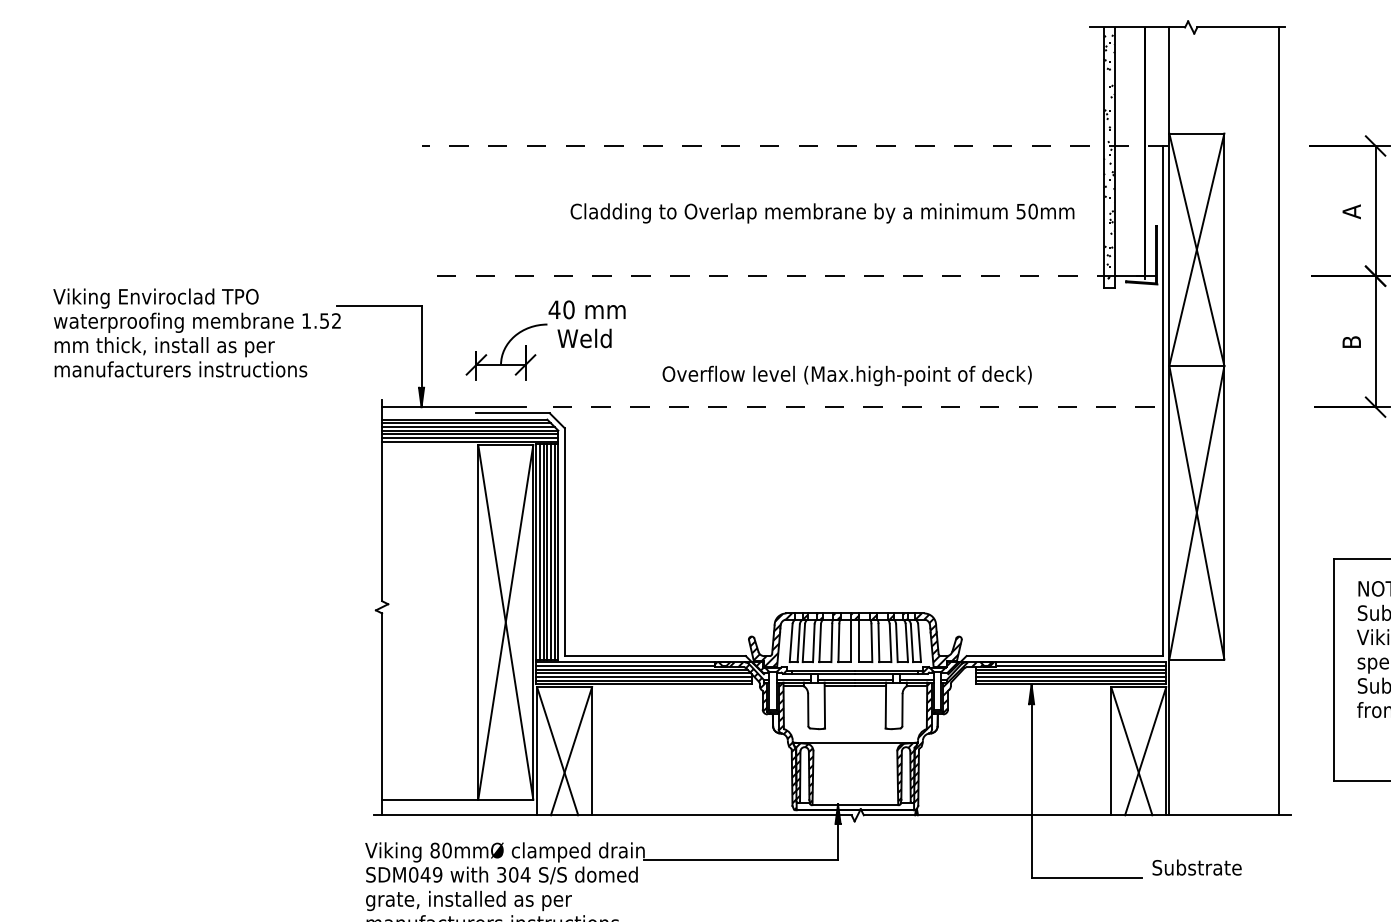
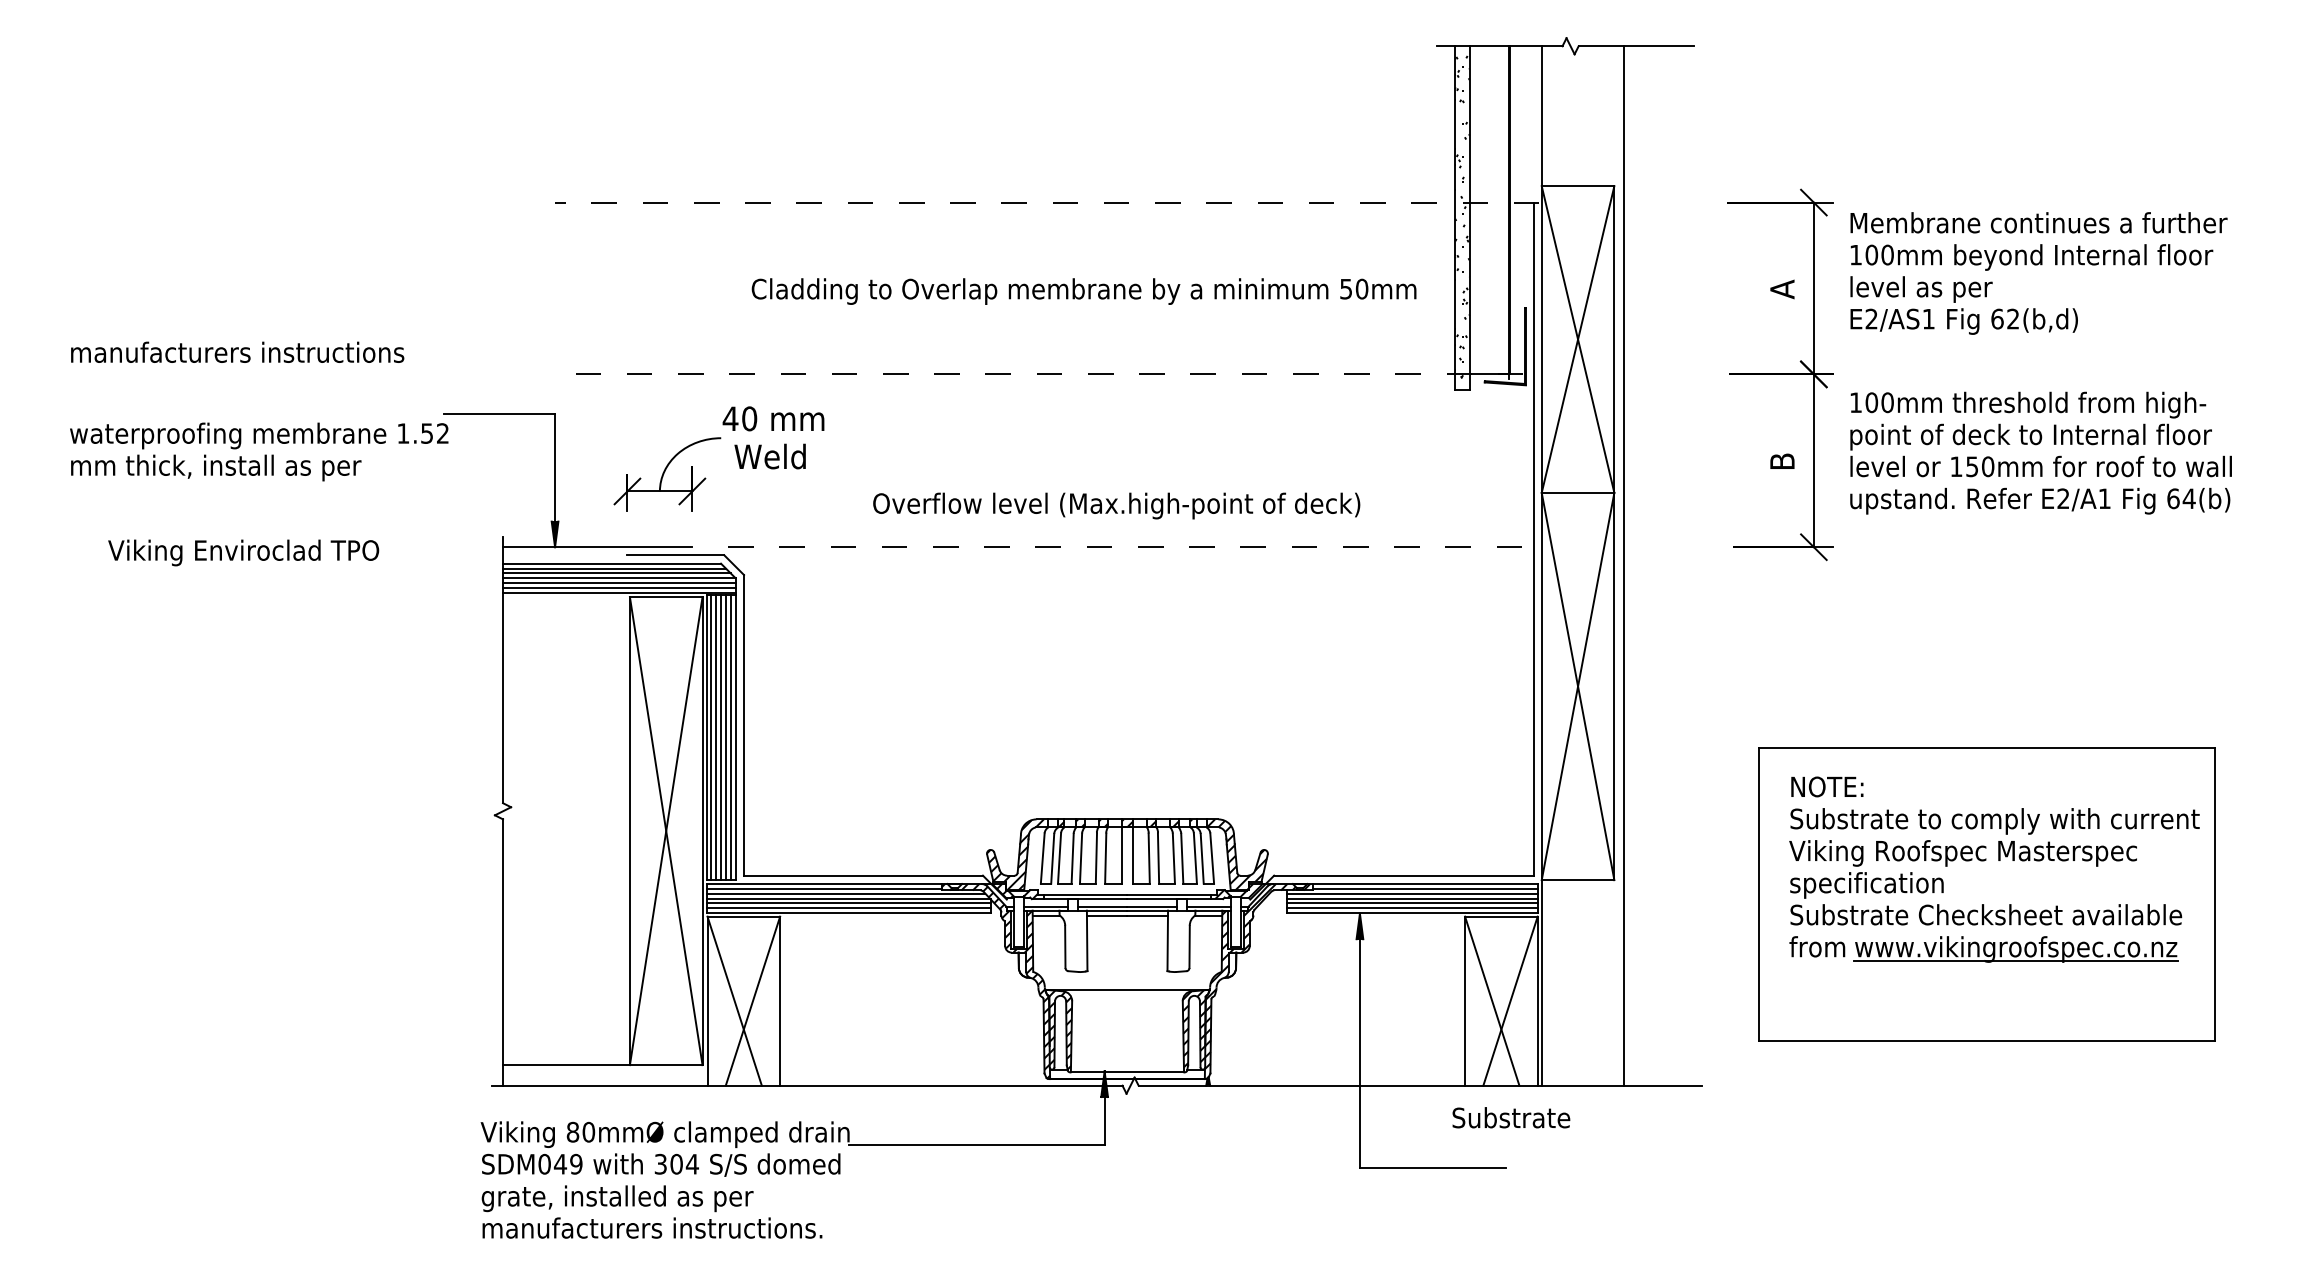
text: (155, 298) -> (243, 552), moved
text: (180, 368) -> (237, 351), moved
line: (1279, 421) -> (1623, 565), moved
text: (1197, 867) -> (1511, 1117), moved

